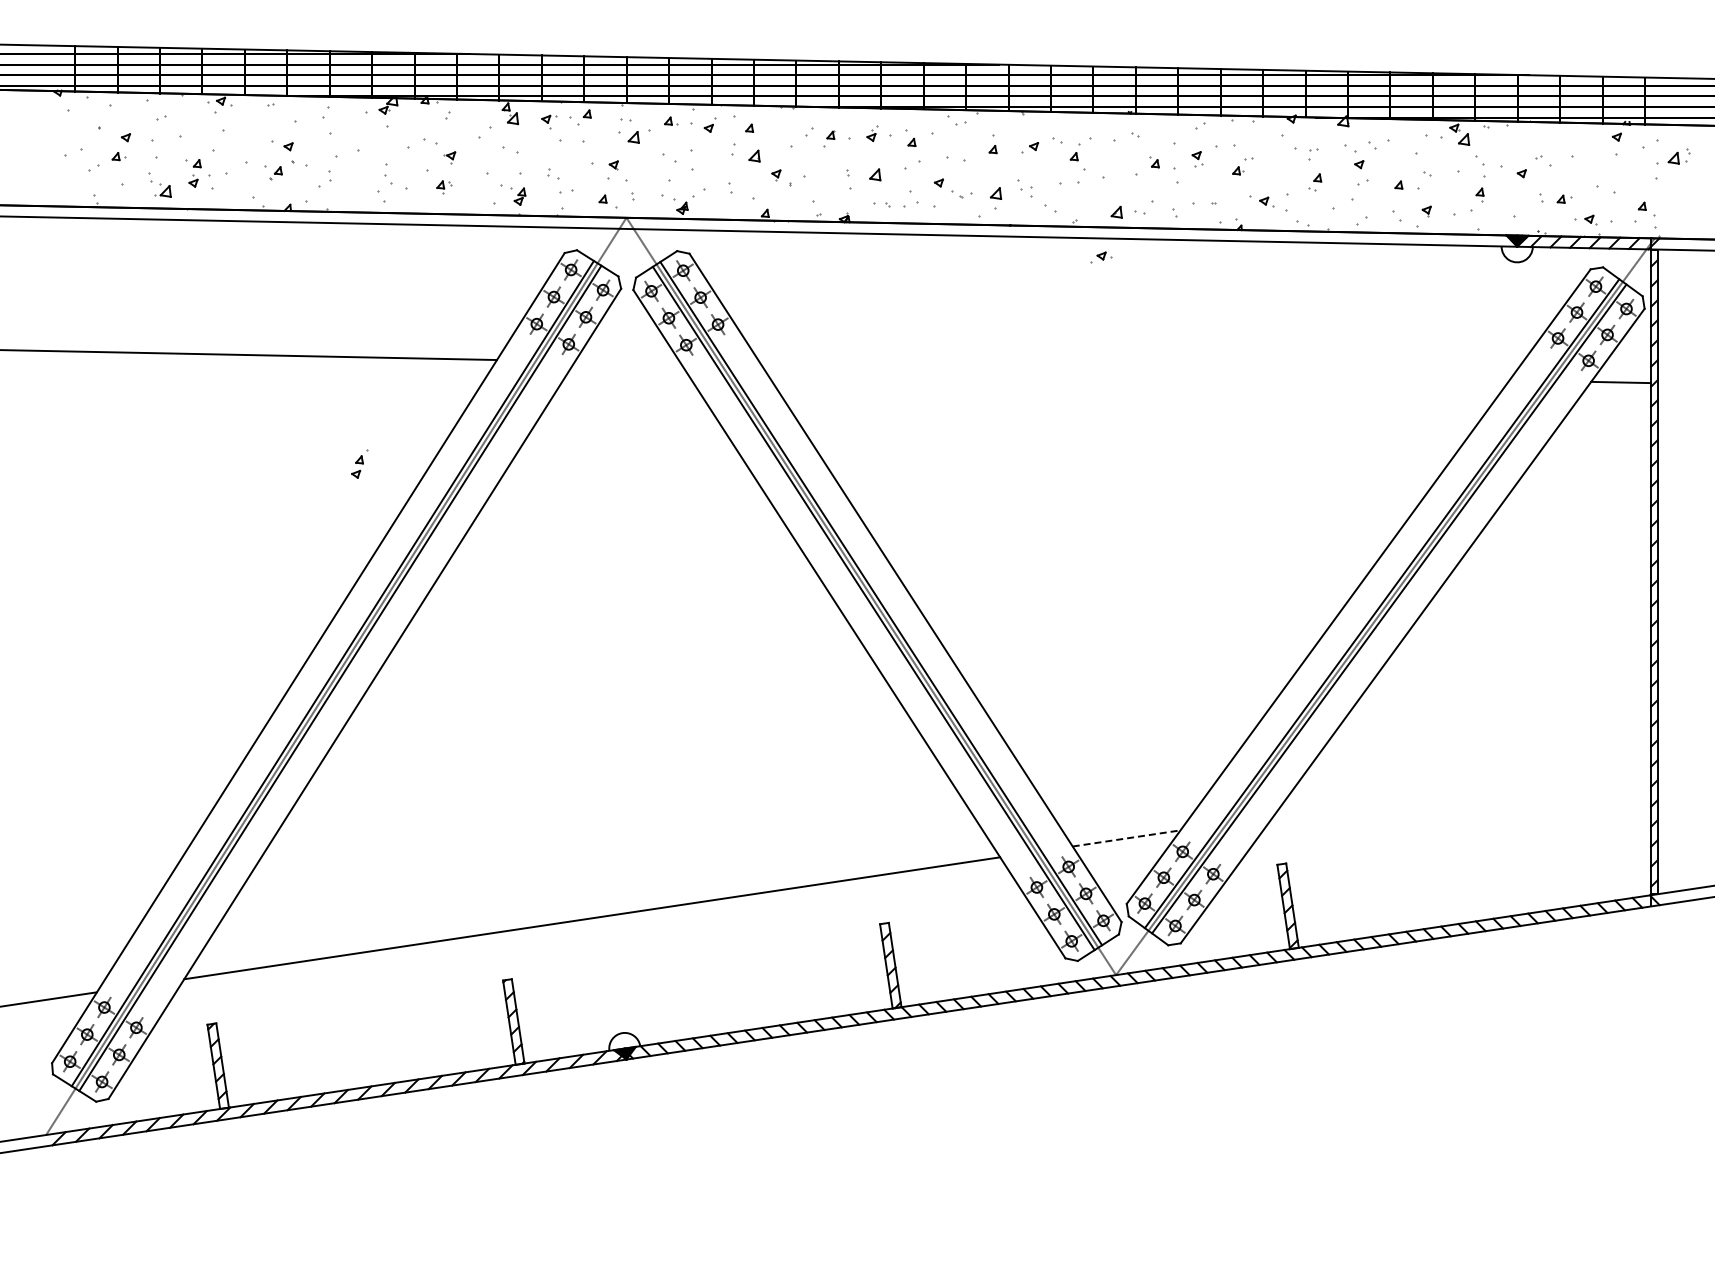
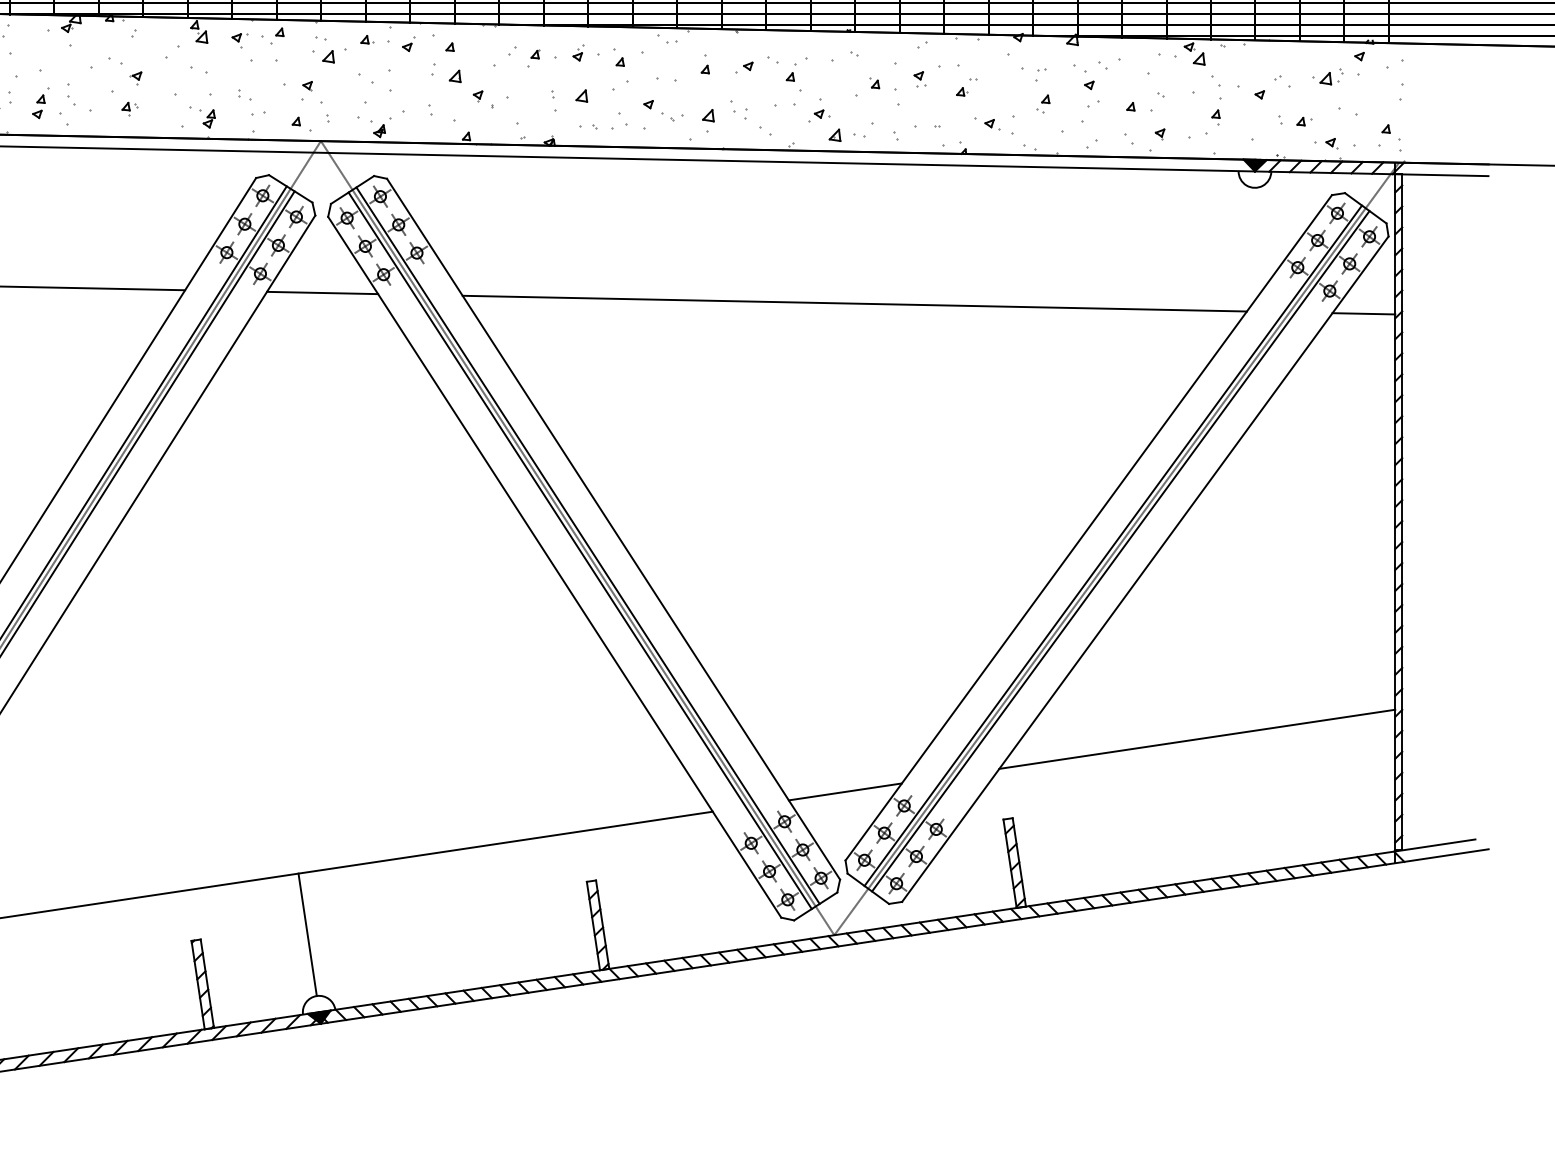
part: (1678, 156) -> (1330, 76), moved
part: (1101, 257) -> (819, 115), moved
line: (628, 362) -> (323, 292), added
line: (1135, 372) -> (854, 303), added
part: (359, 463) -> (40, 103), moved
line: (1462, 788) -> (1197, 739), added
line: (1126, 838) -> (845, 791), dashed -> solid
line: (613, 974) -> (307, 934), added

